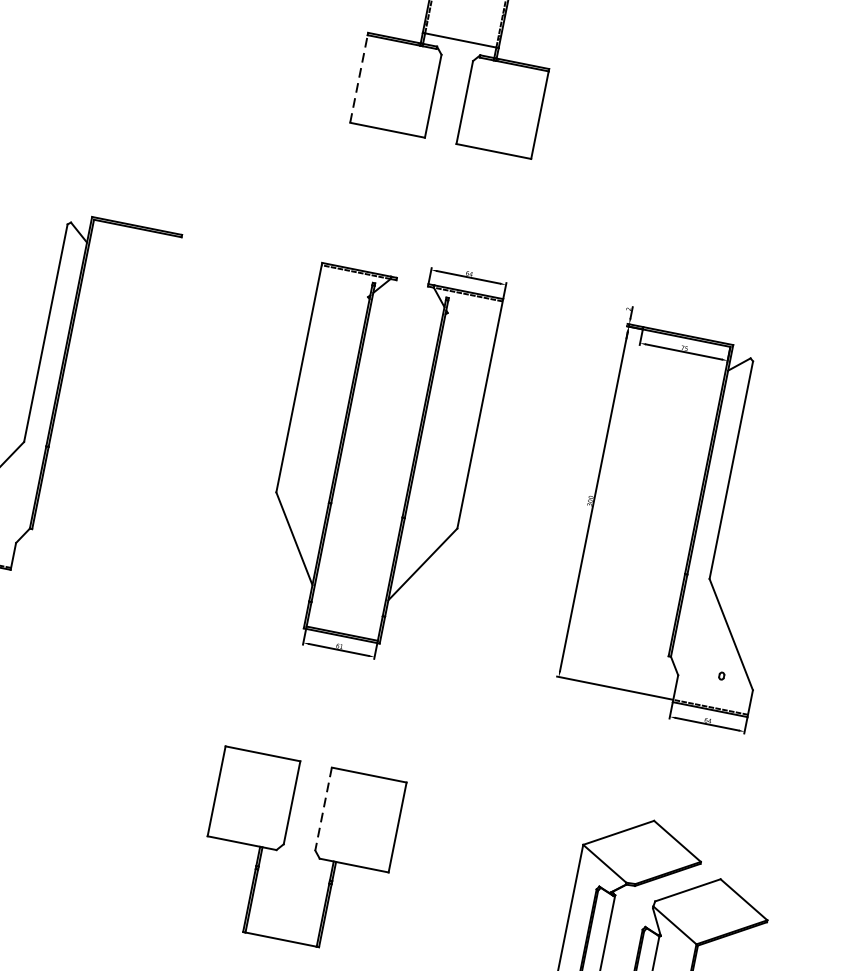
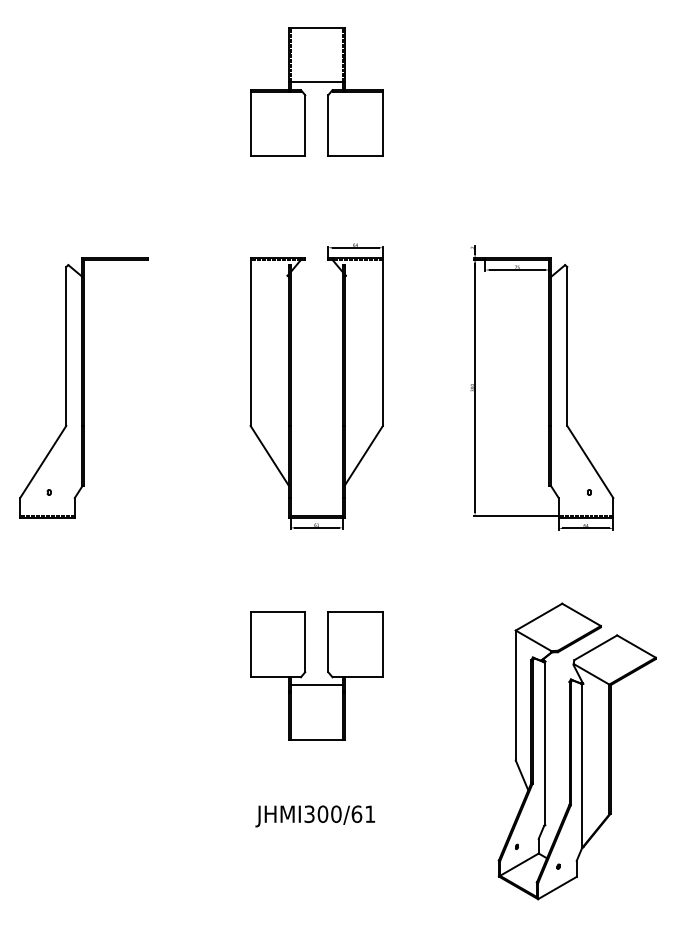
line: (358, 78) -> (250, 123), dashed -> solid
line: (323, 809) -> (328, 642), dashed -> solid
line: (295, 864) -> (316, 684), added

